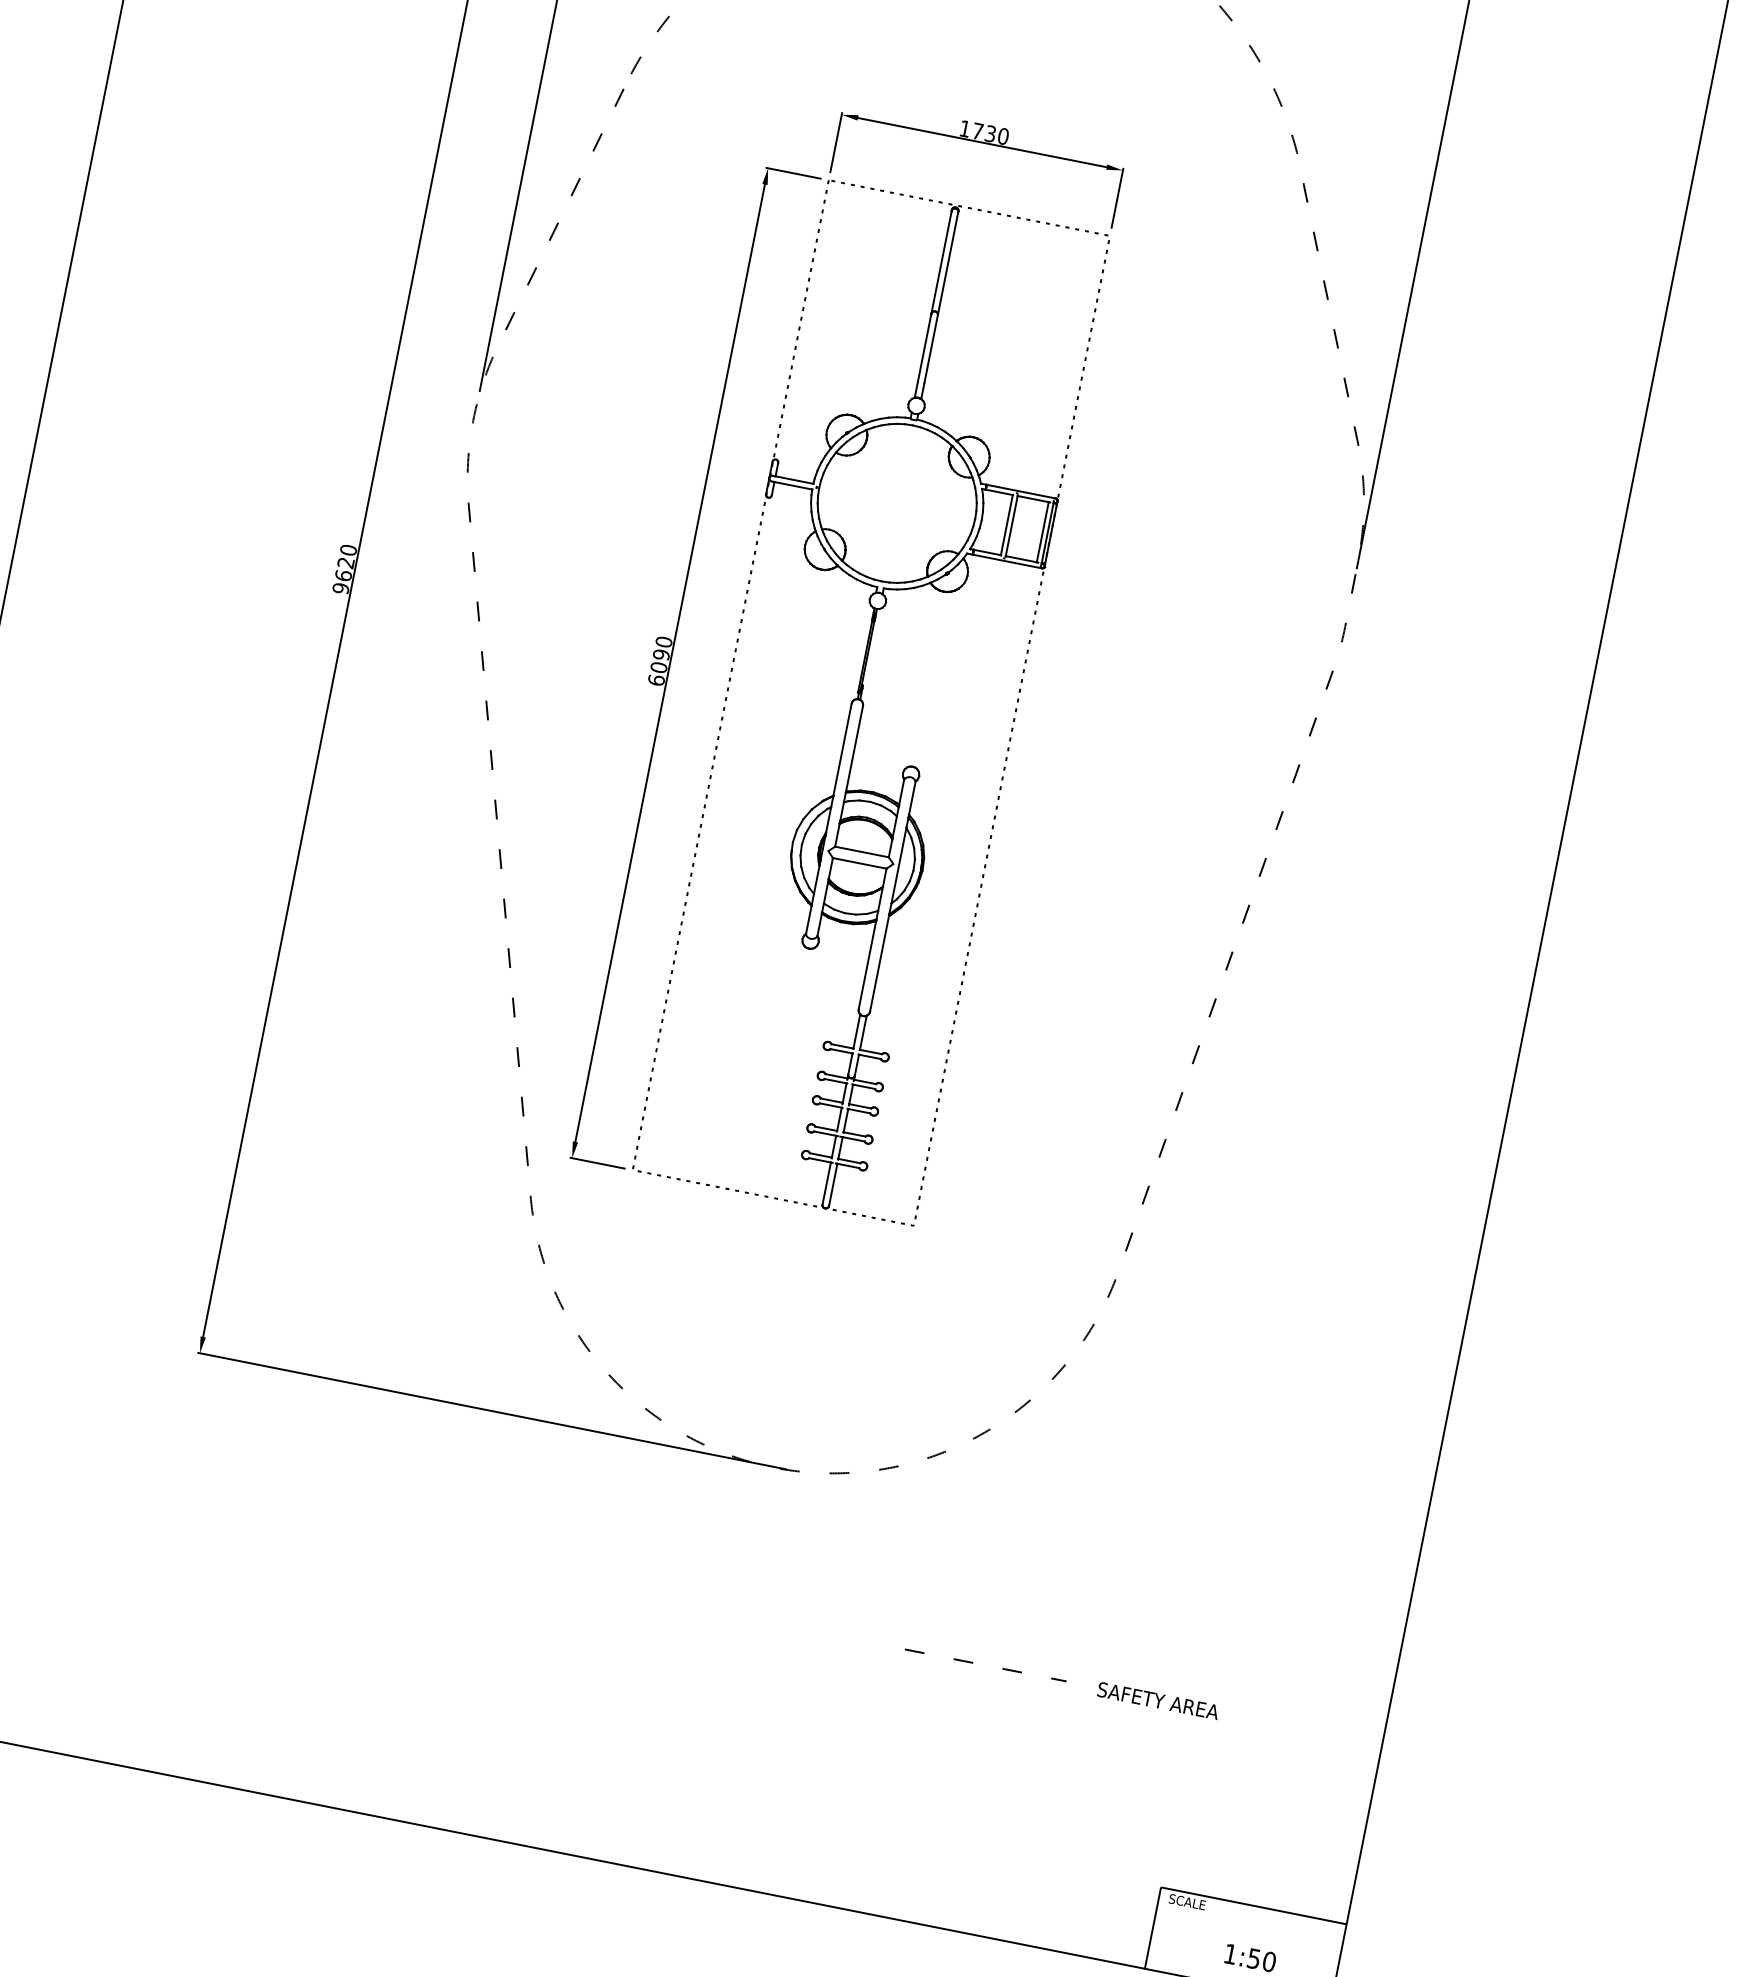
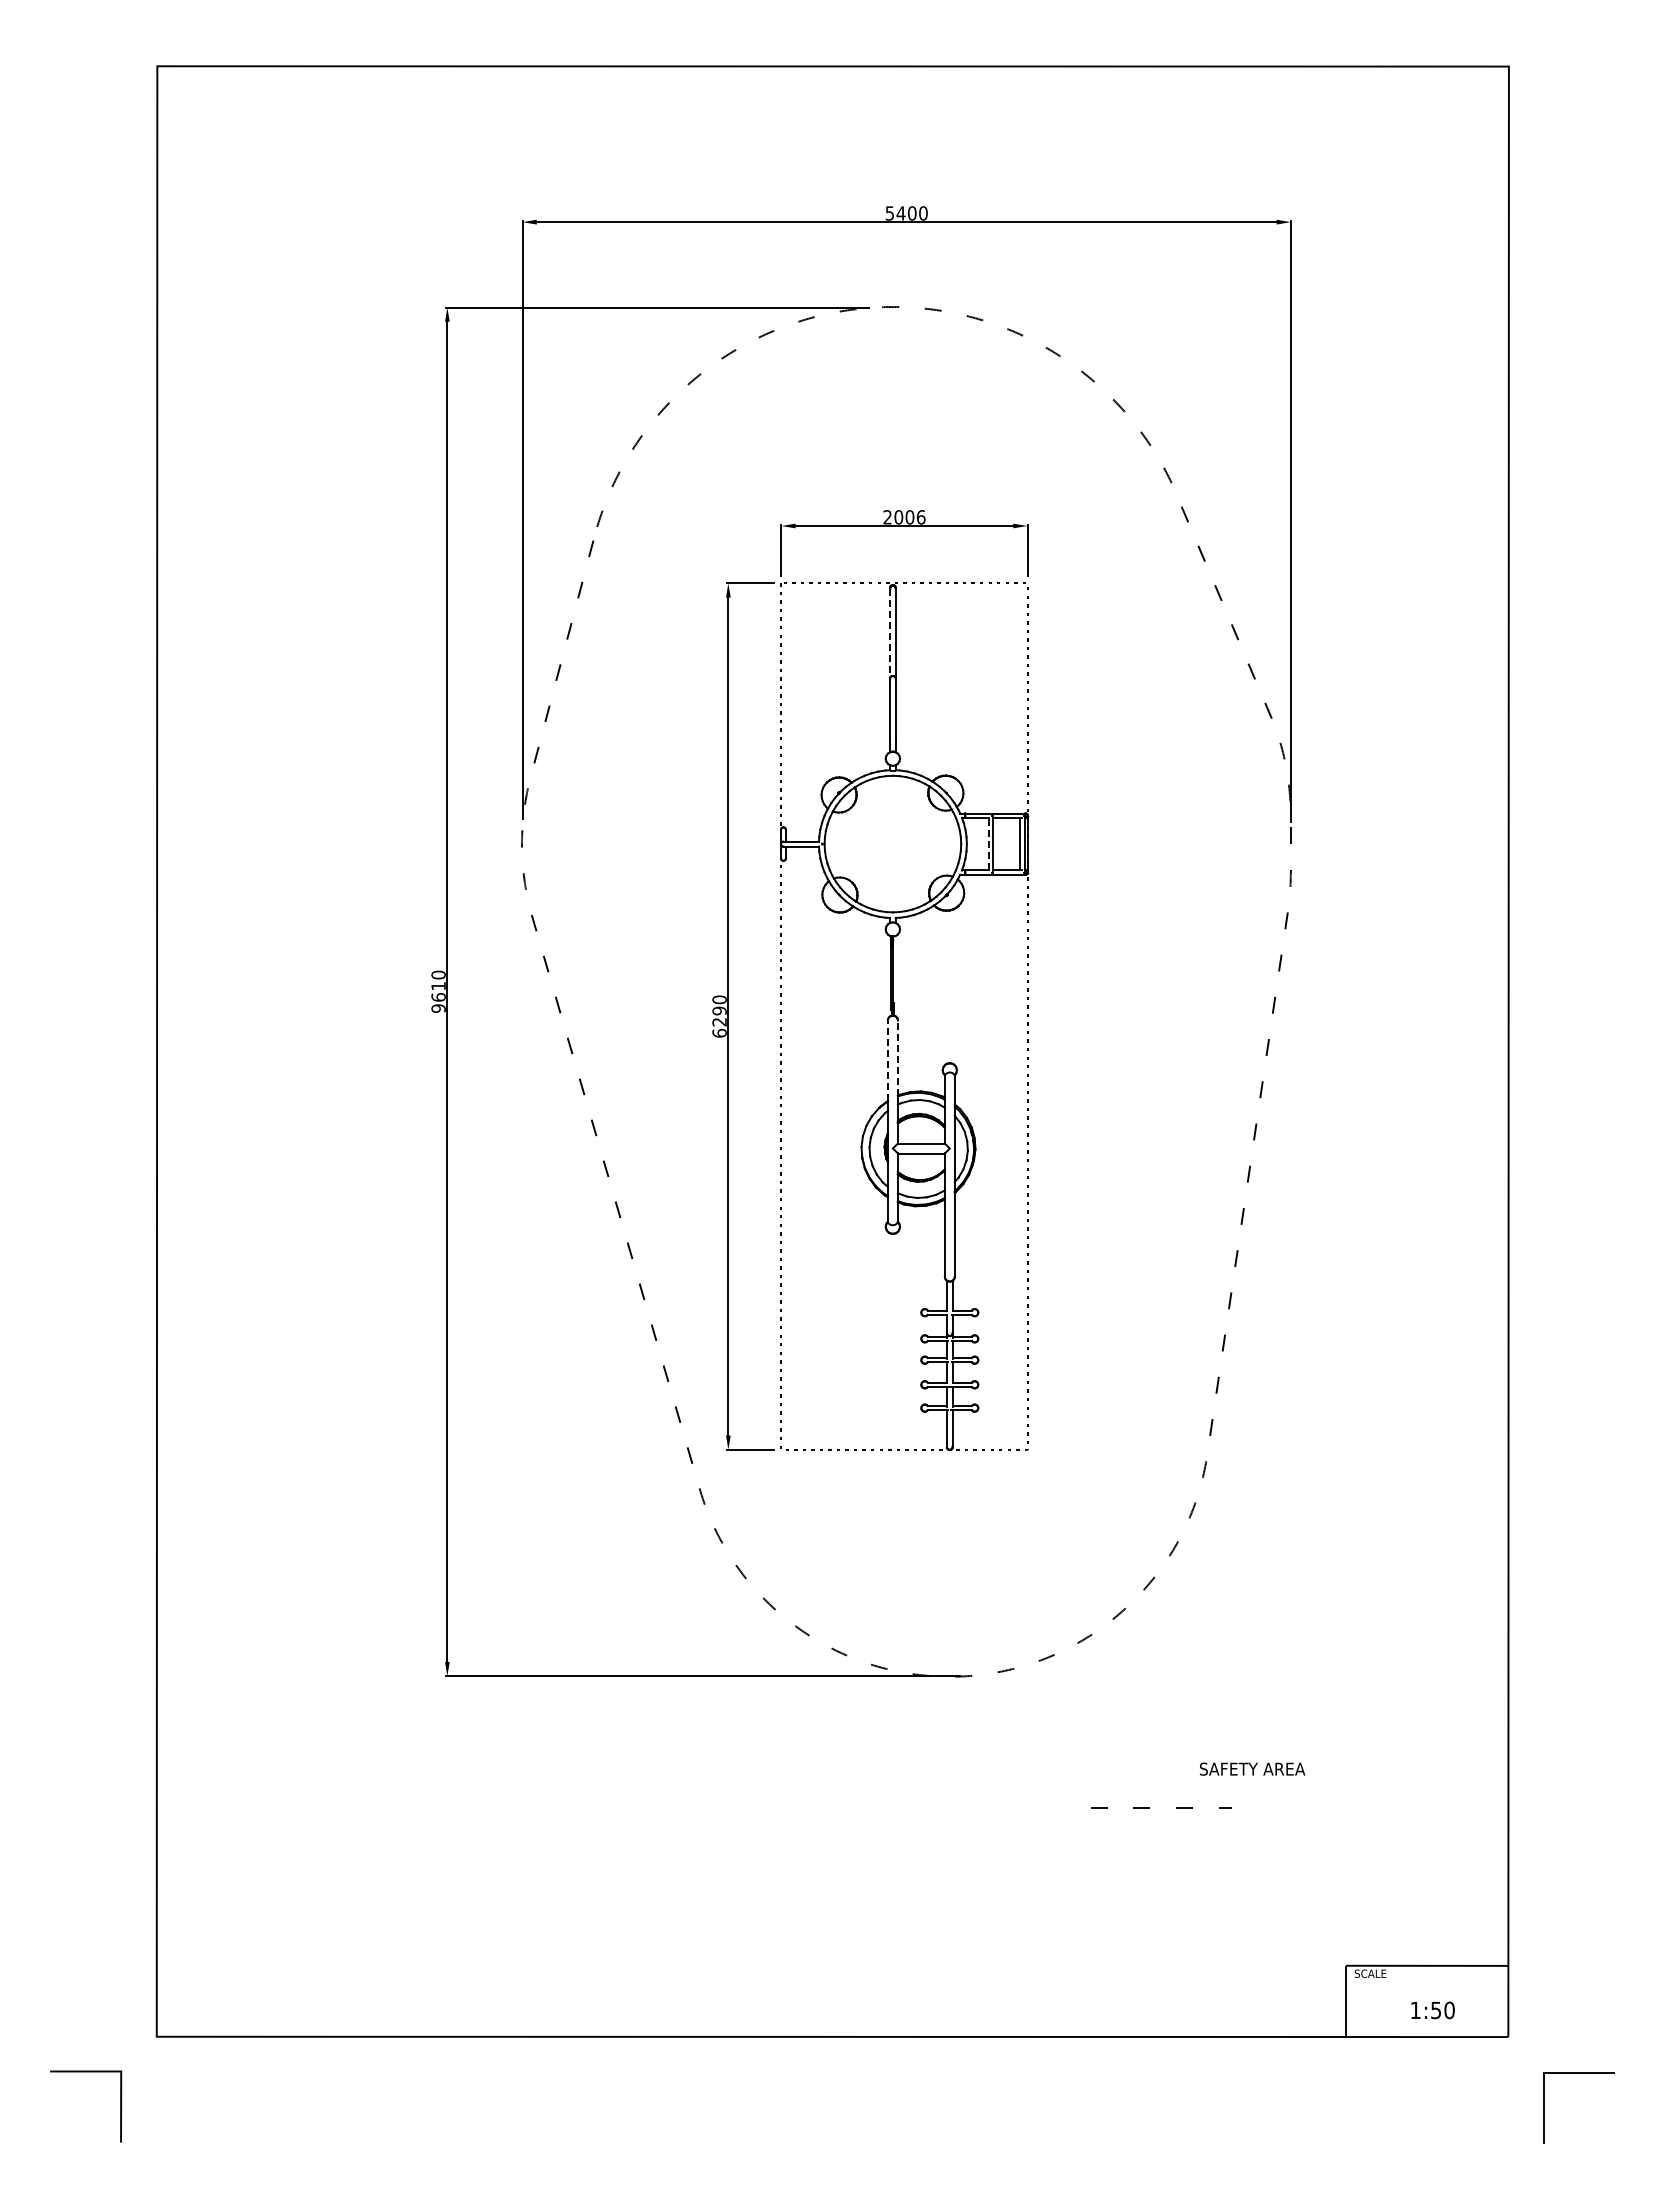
text: (984, 132) -> (904, 517), 1730 -> 2006
line: (941, 263) -> (890, 634), solid -> dashed
line: (1006, 524) -> (988, 843), solid -> dashed
text: (345, 563) -> (438, 986), 9620 -> 9610
text: (658, 666) -> (719, 1021), 6090 -> 6290
line: (842, 749) -> (887, 1060), solid -> dashed
line: (853, 749) -> (897, 1058), solid -> dashed
text: (1158, 1700) -> (1252, 1768), moved

